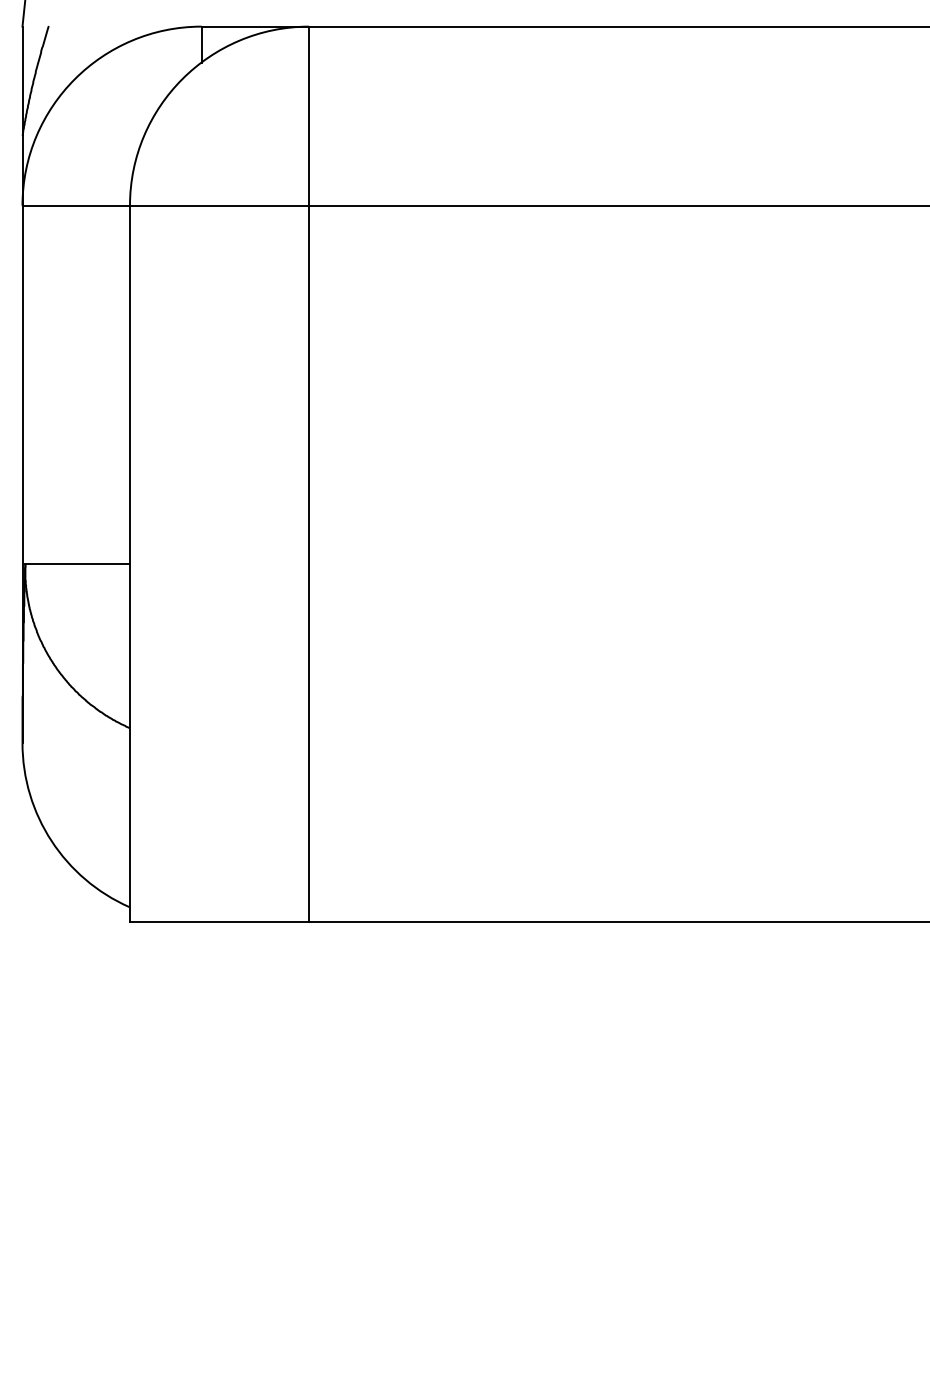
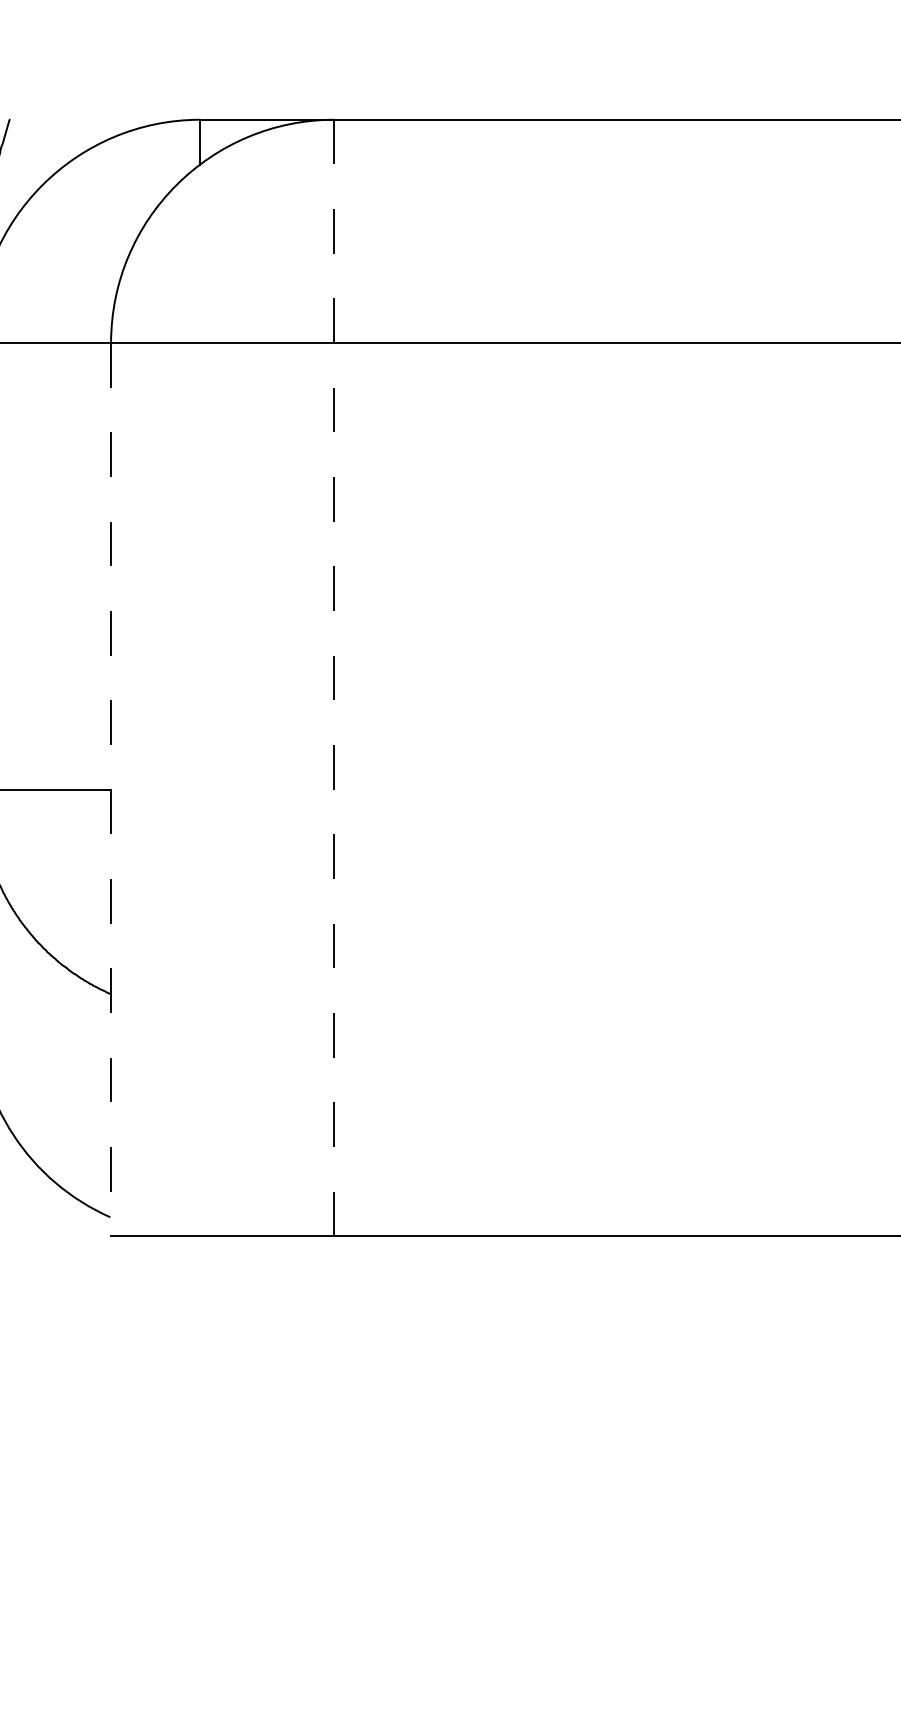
line: (309, 474) -> (334, 678), solid -> dashed
line: (129, 564) -> (110, 790), solid -> dashed

